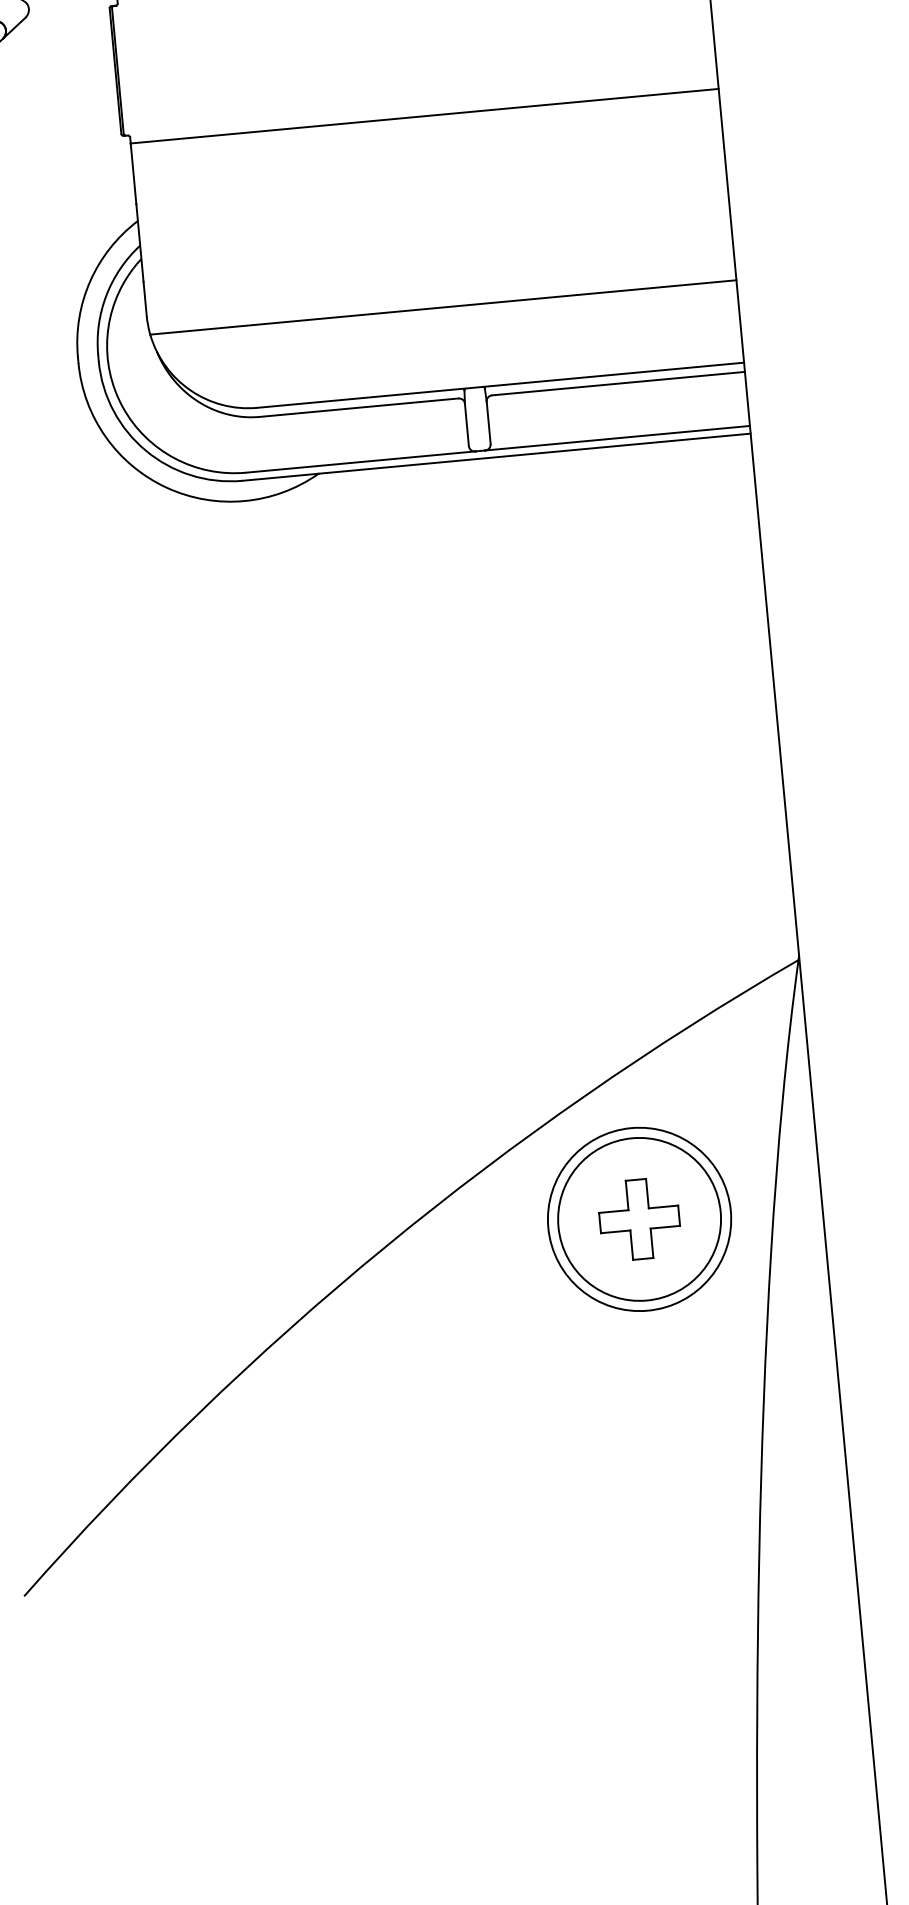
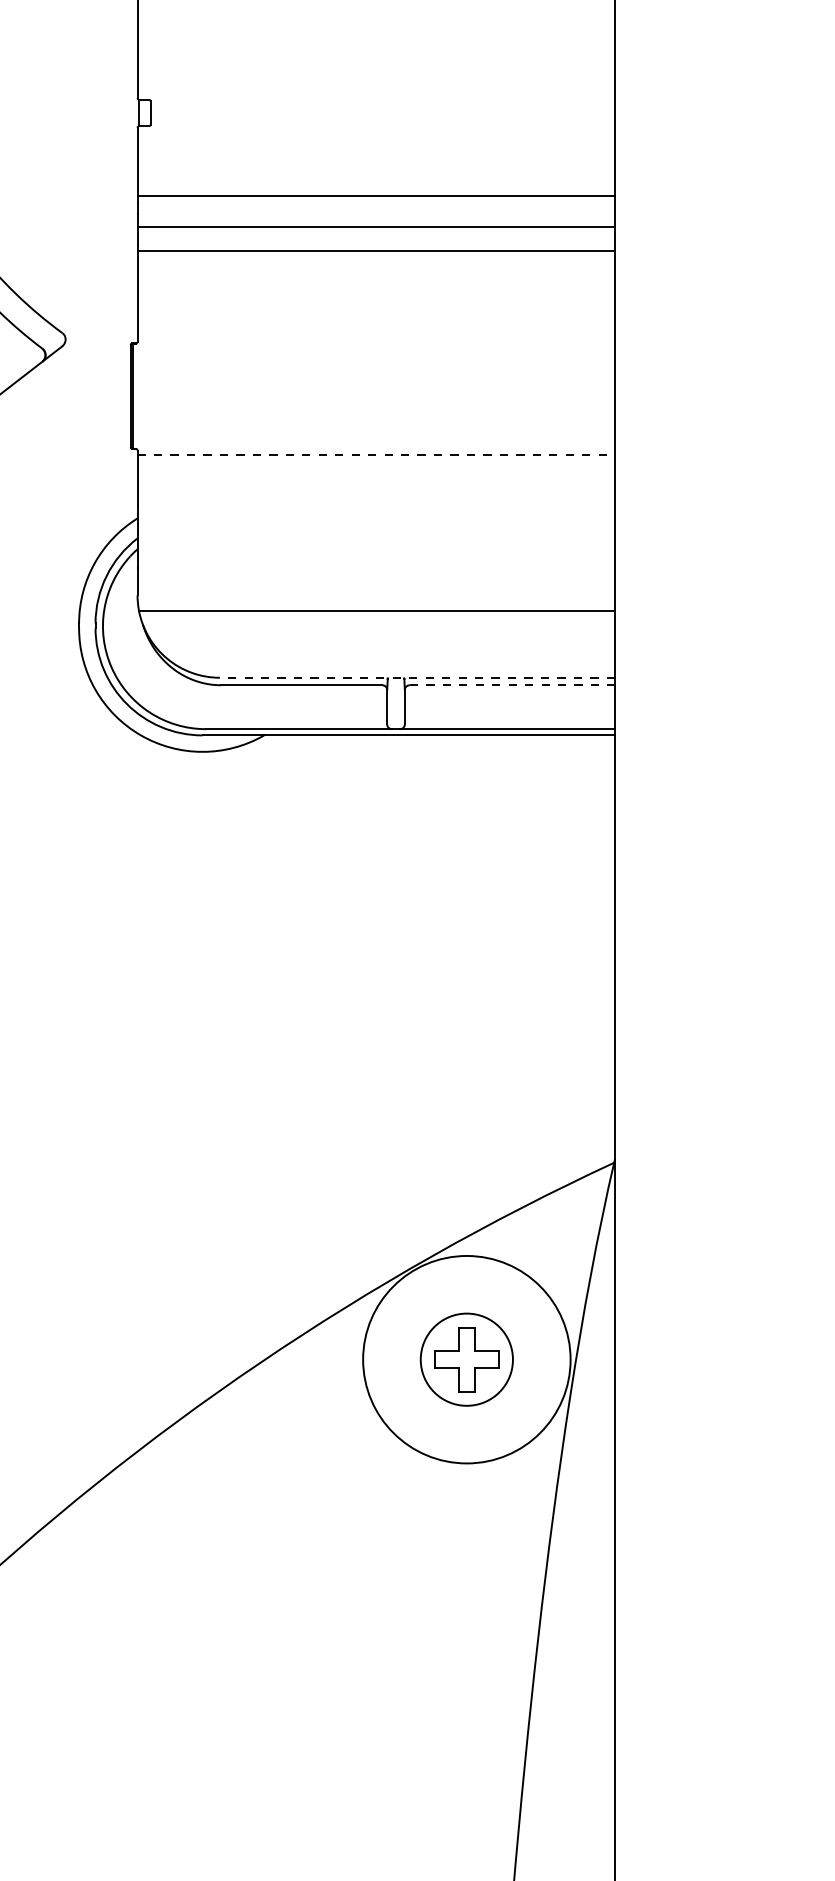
line: (425, 116) -> (376, 455), solid -> dashed
line: (618, 383) -> (512, 685), solid -> dashed
line: (500, 384) -> (417, 677), solid -> dashed
circle: (639, 1219) -> (466, 1359), size x0.7
circle: (639, 1219) -> (466, 1359), size x1.4

